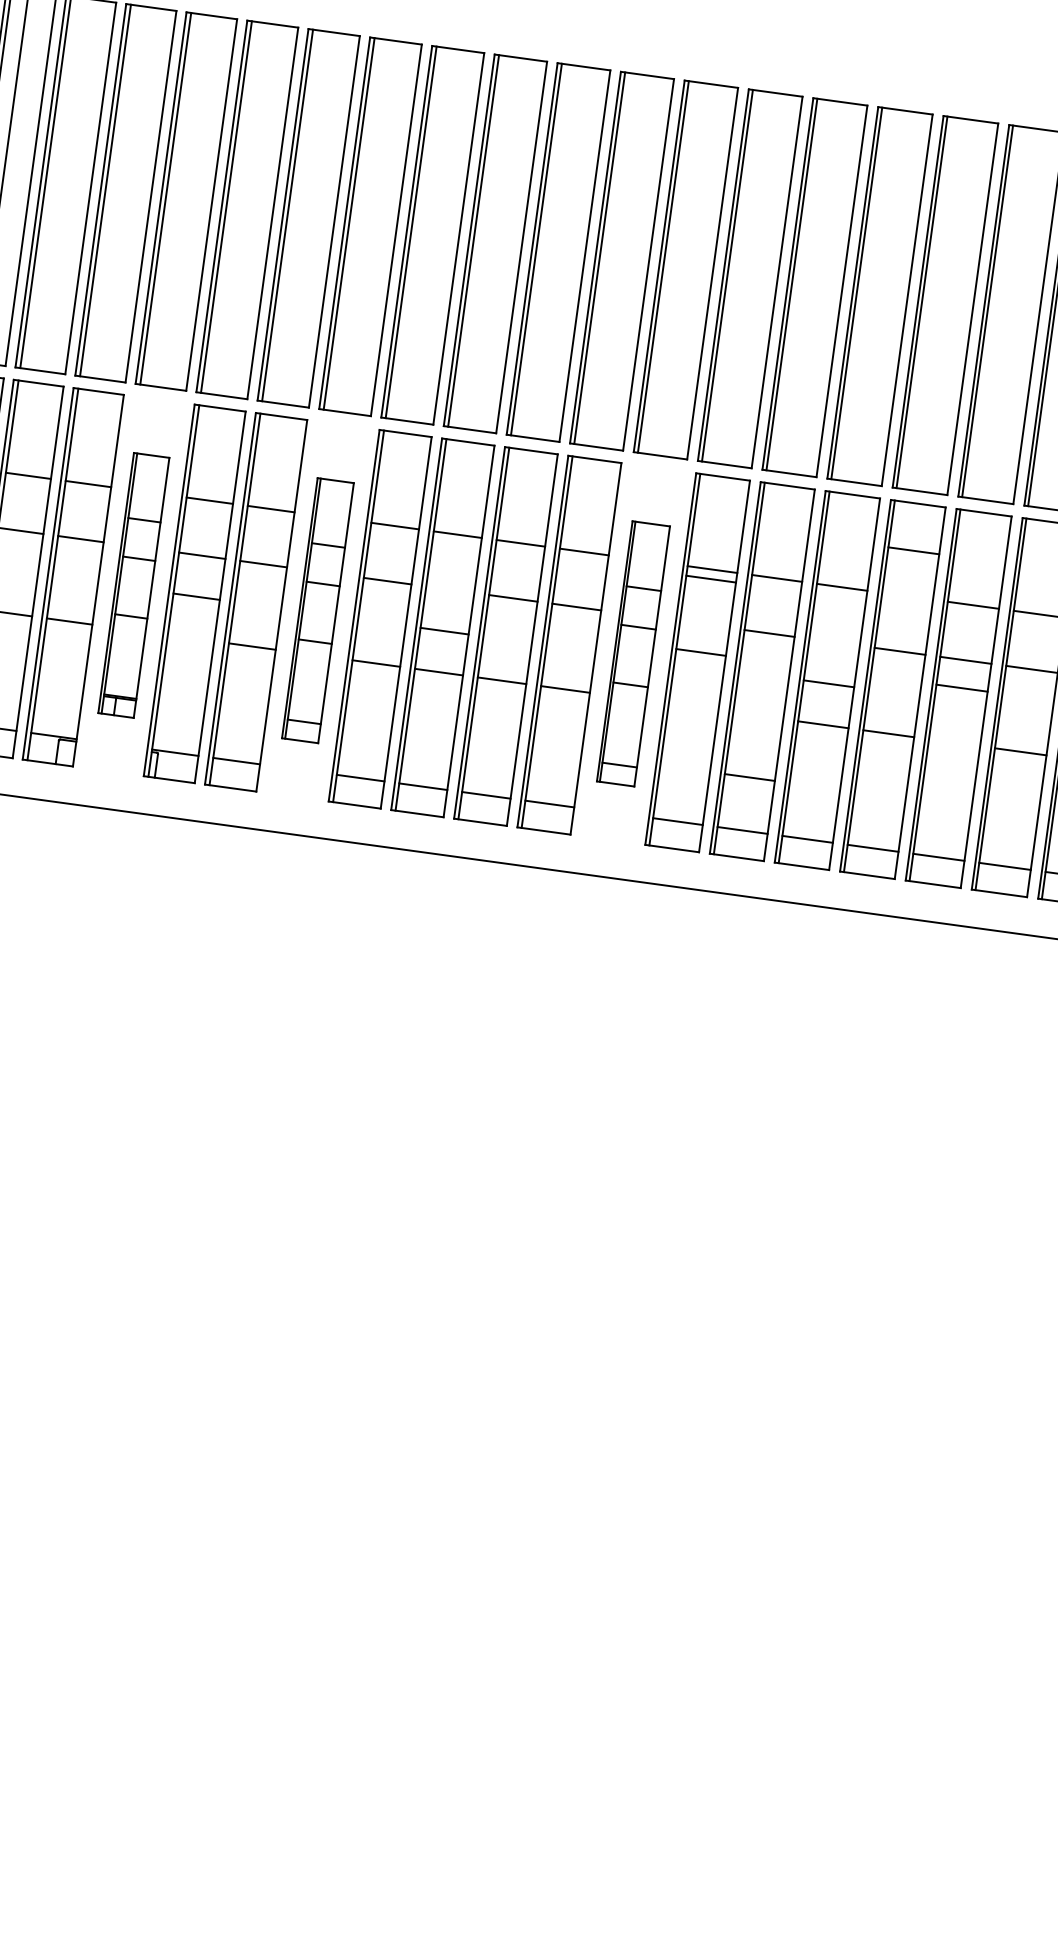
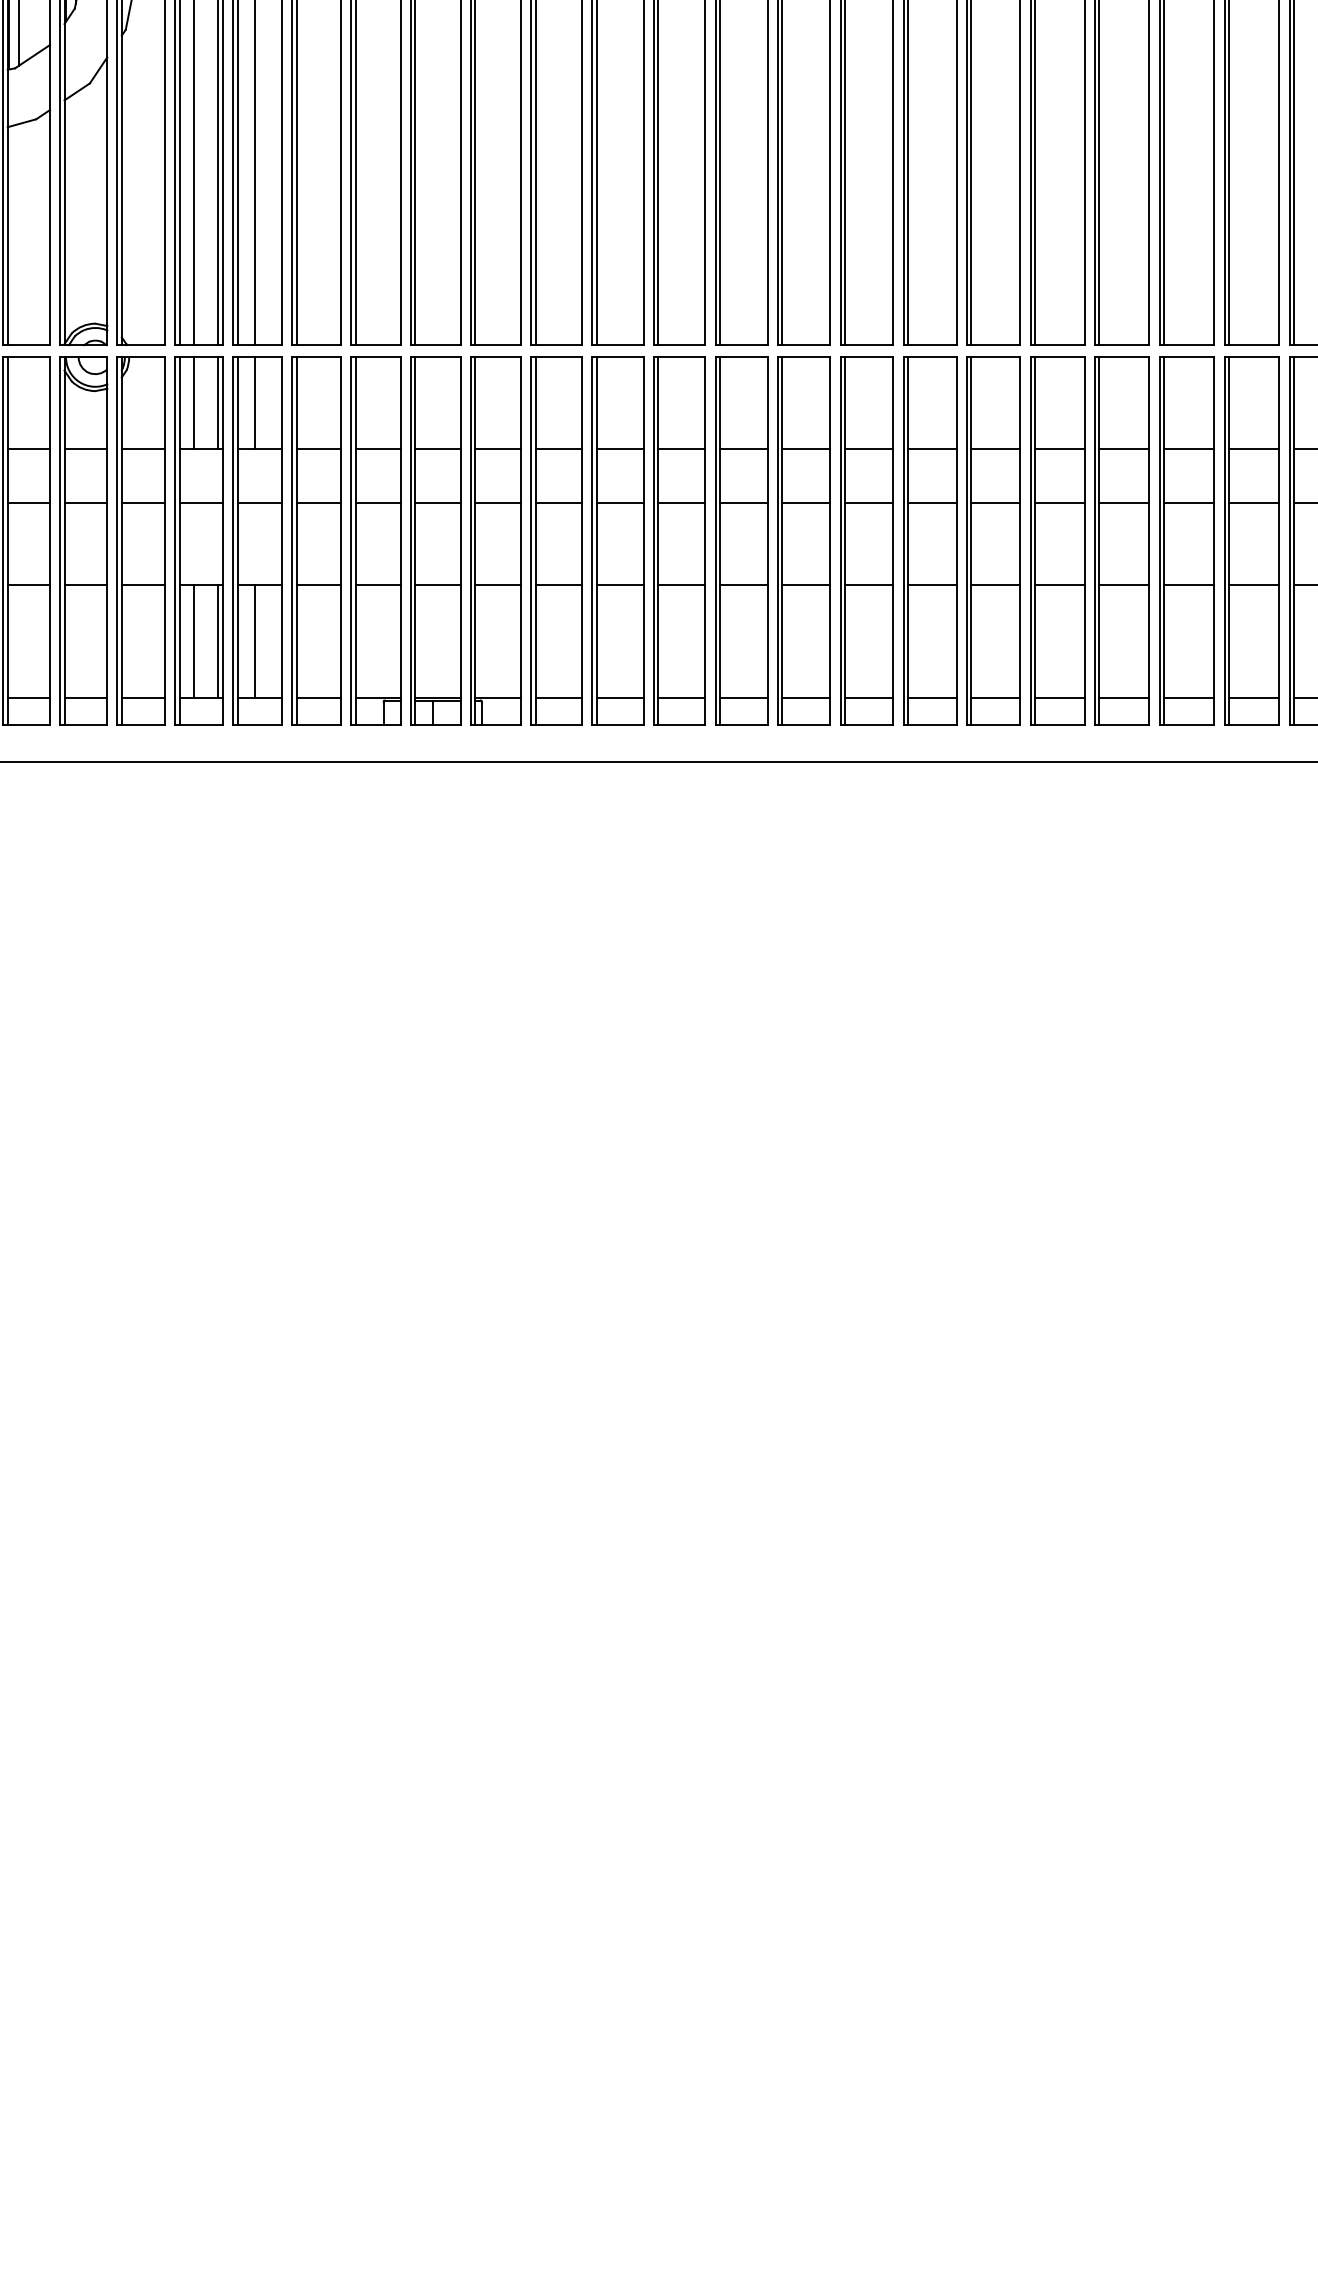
line: (913, 550) -> (1188, 448), moved
line: (710, 579) -> (995, 503), moved
part: (133, 584) -> (435, 540), size x1.43
line: (196, 596) -> (498, 584), moved
part: (317, 609) -> (617, 540), size x1.43
line: (444, 631) -> (743, 503), moved
line: (700, 652) -> (995, 584), moved
part: (633, 653) -> (930, 540), size x1.43
line: (829, 684) -> (1124, 503), moved
line: (961, 687) -> (1253, 584), moved
line: (749, 777) -> (1059, 584), moved

